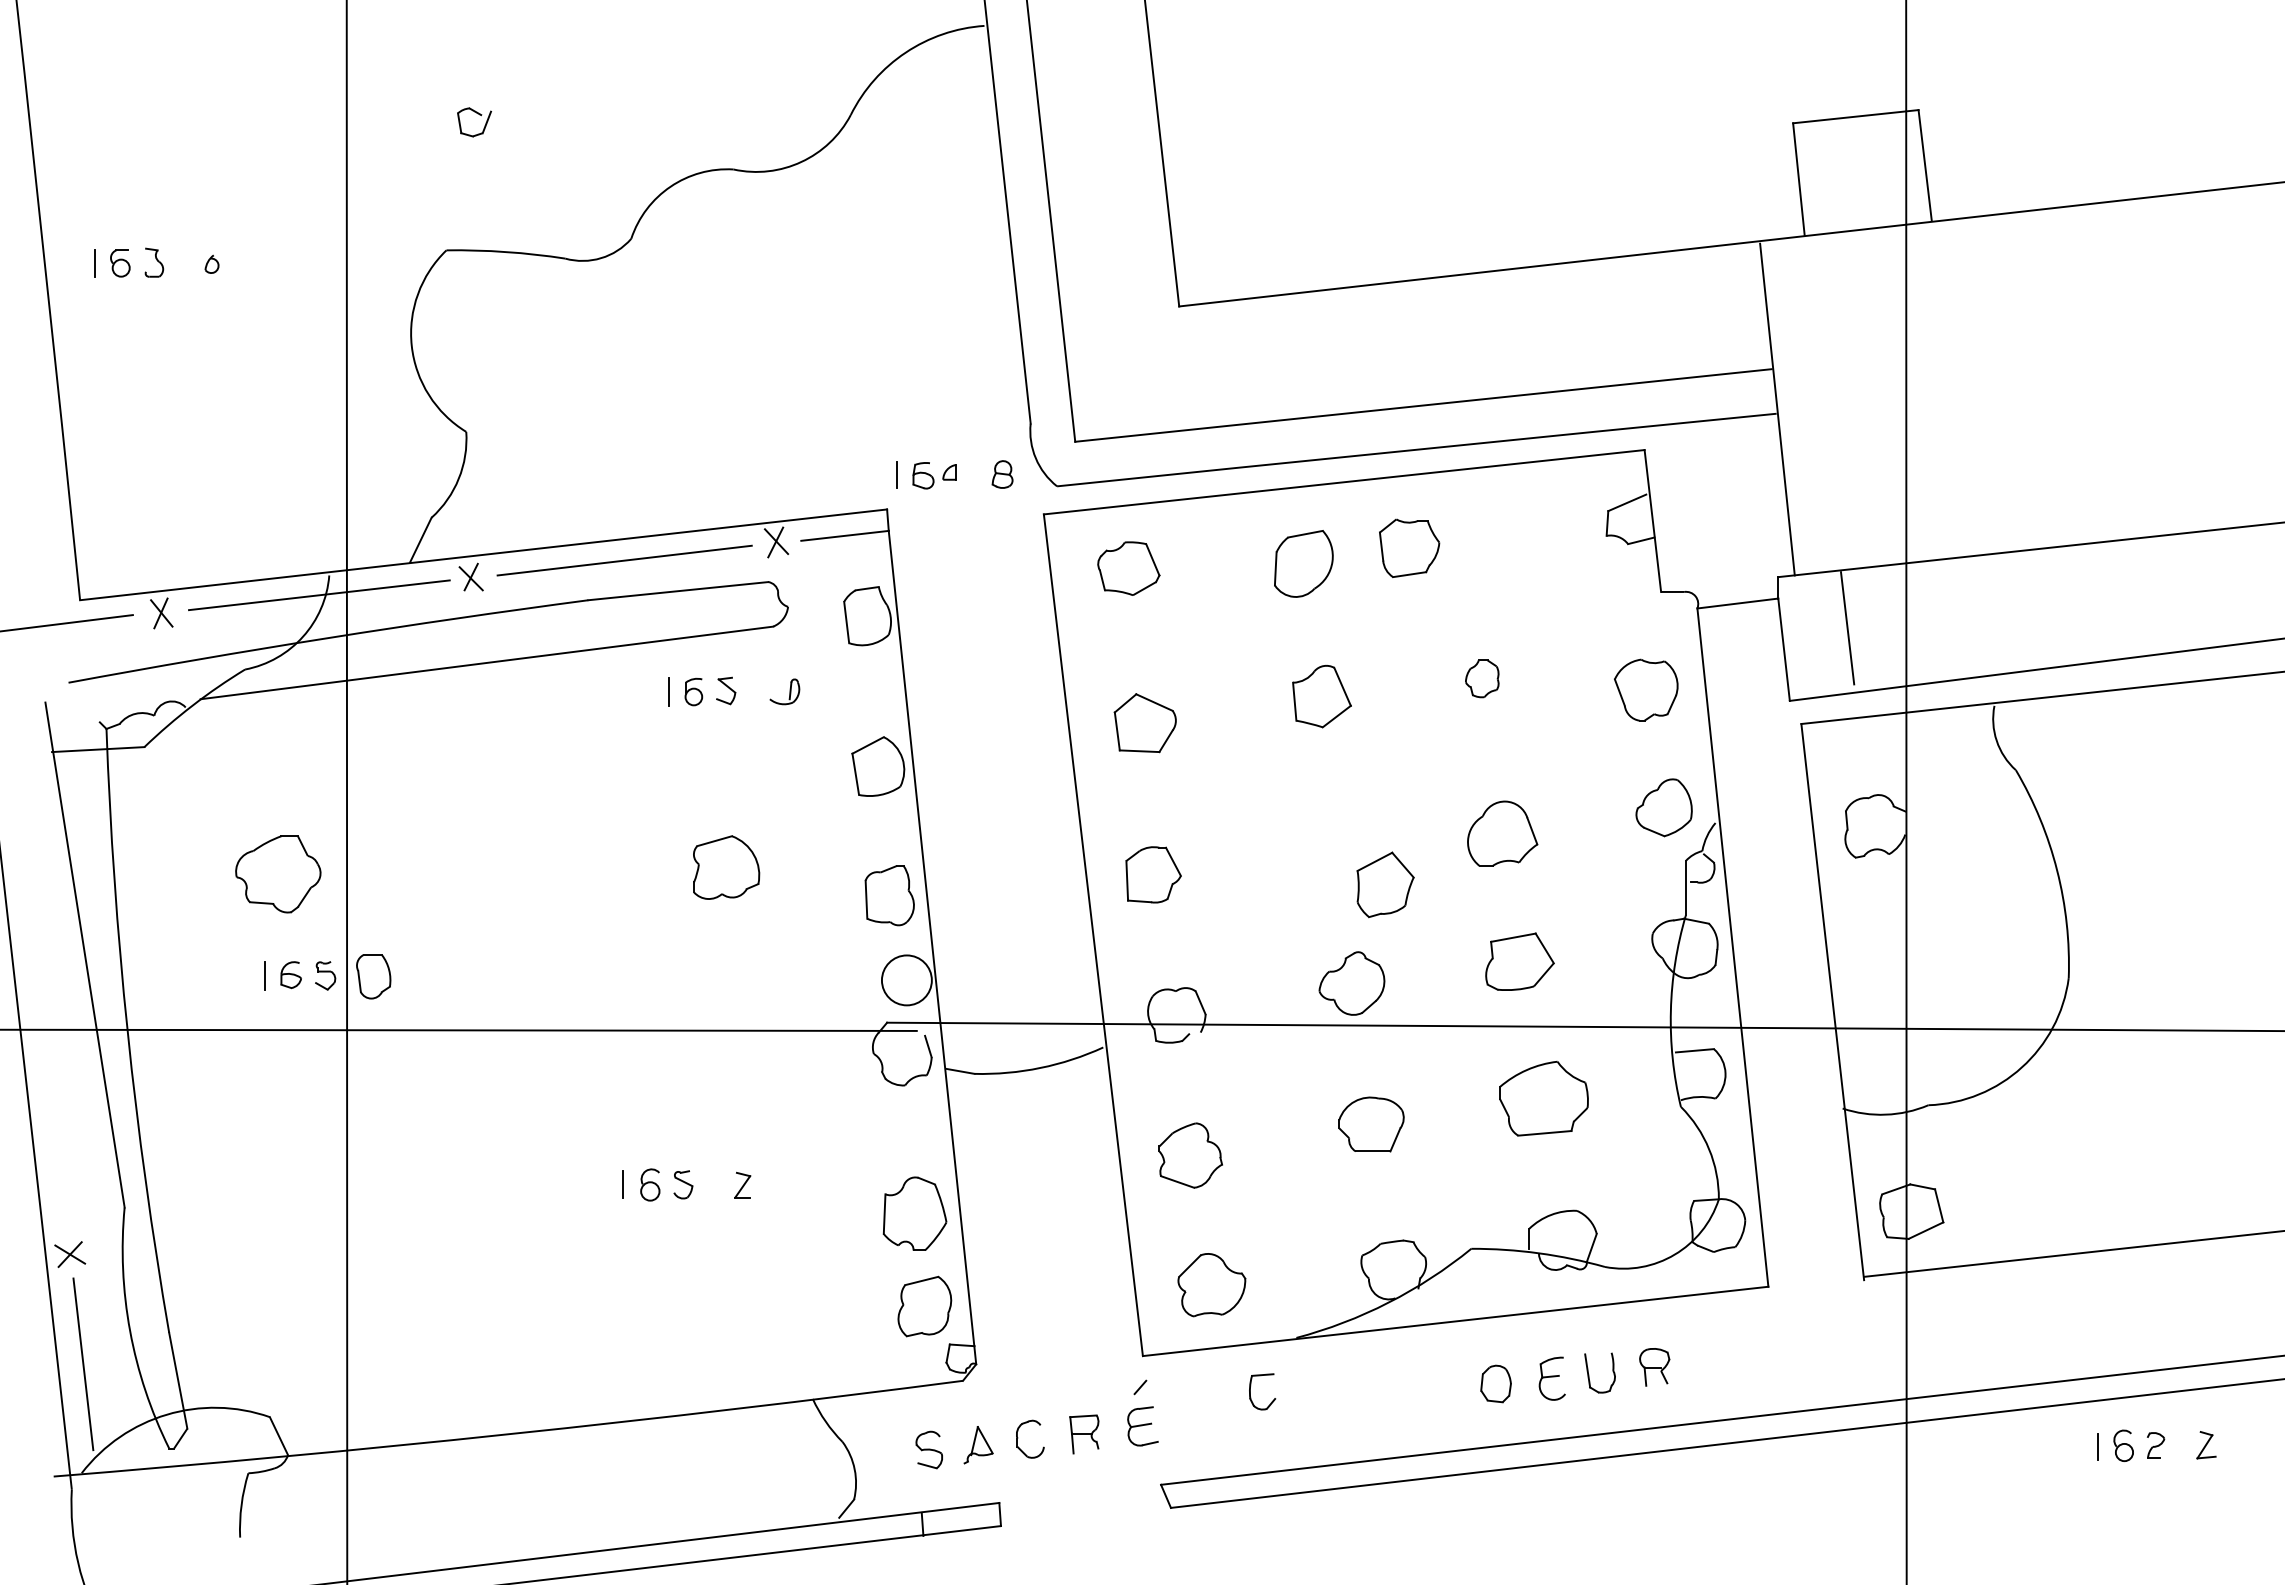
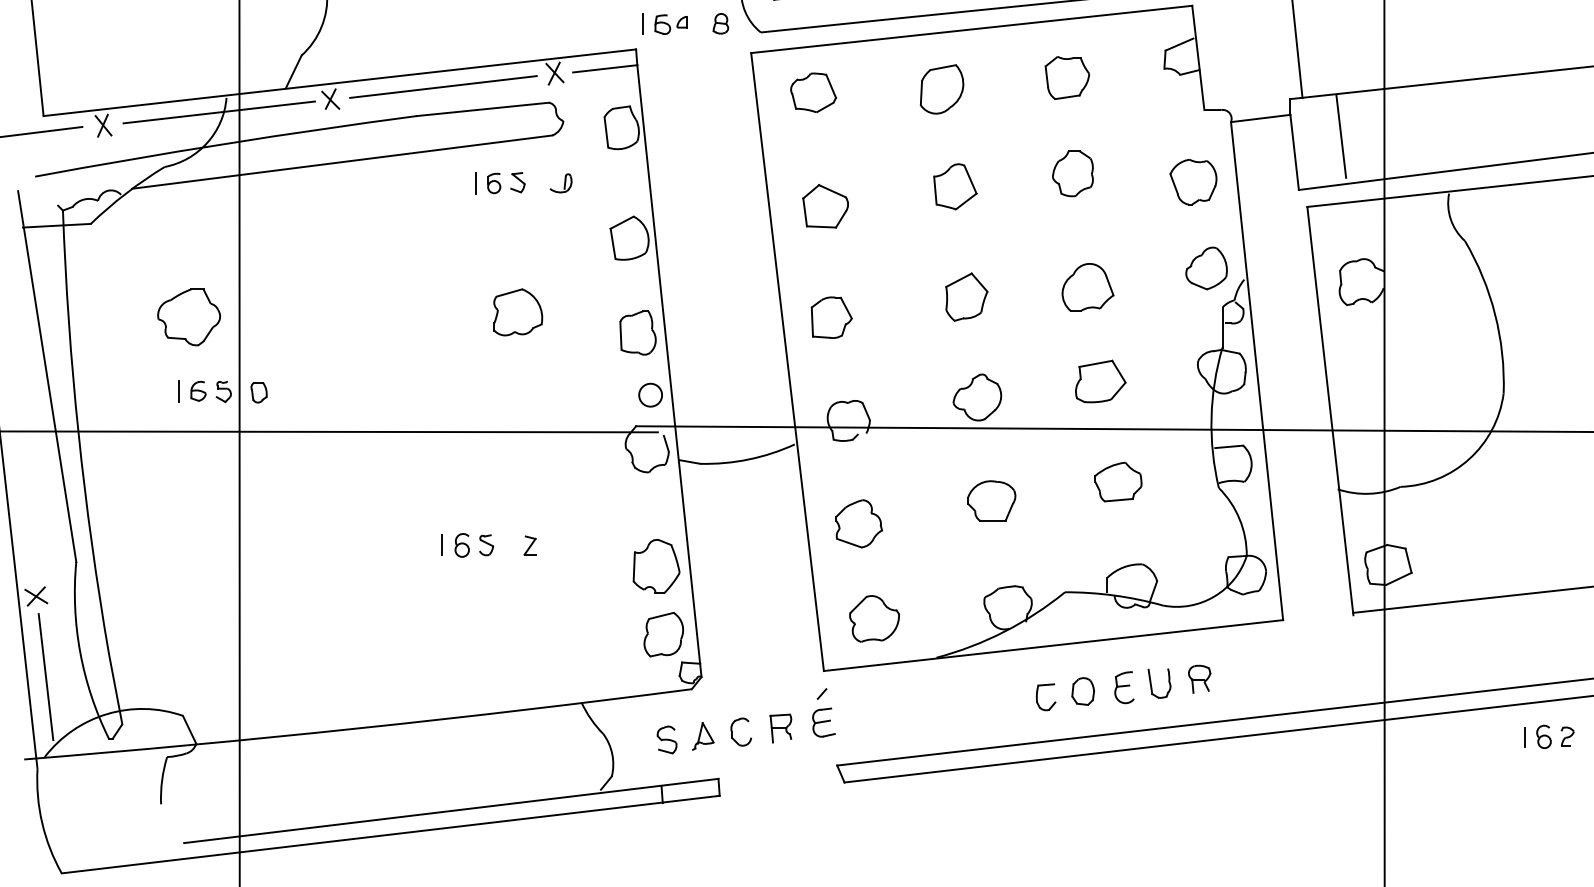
part: (1409, 547) -> (1067, 77), moved
part: (1482, 678) -> (1073, 173), size x1.67
part: (1385, 884) -> (966, 296), moved
part: (373, 976) -> (259, 392), size x0.62
circle: (906, 980) -> (650, 395), size x0.62
part: (1544, 1098) -> (1118, 481), size x0.71
part: (1250, 1391) -> (1037, 697), moved

